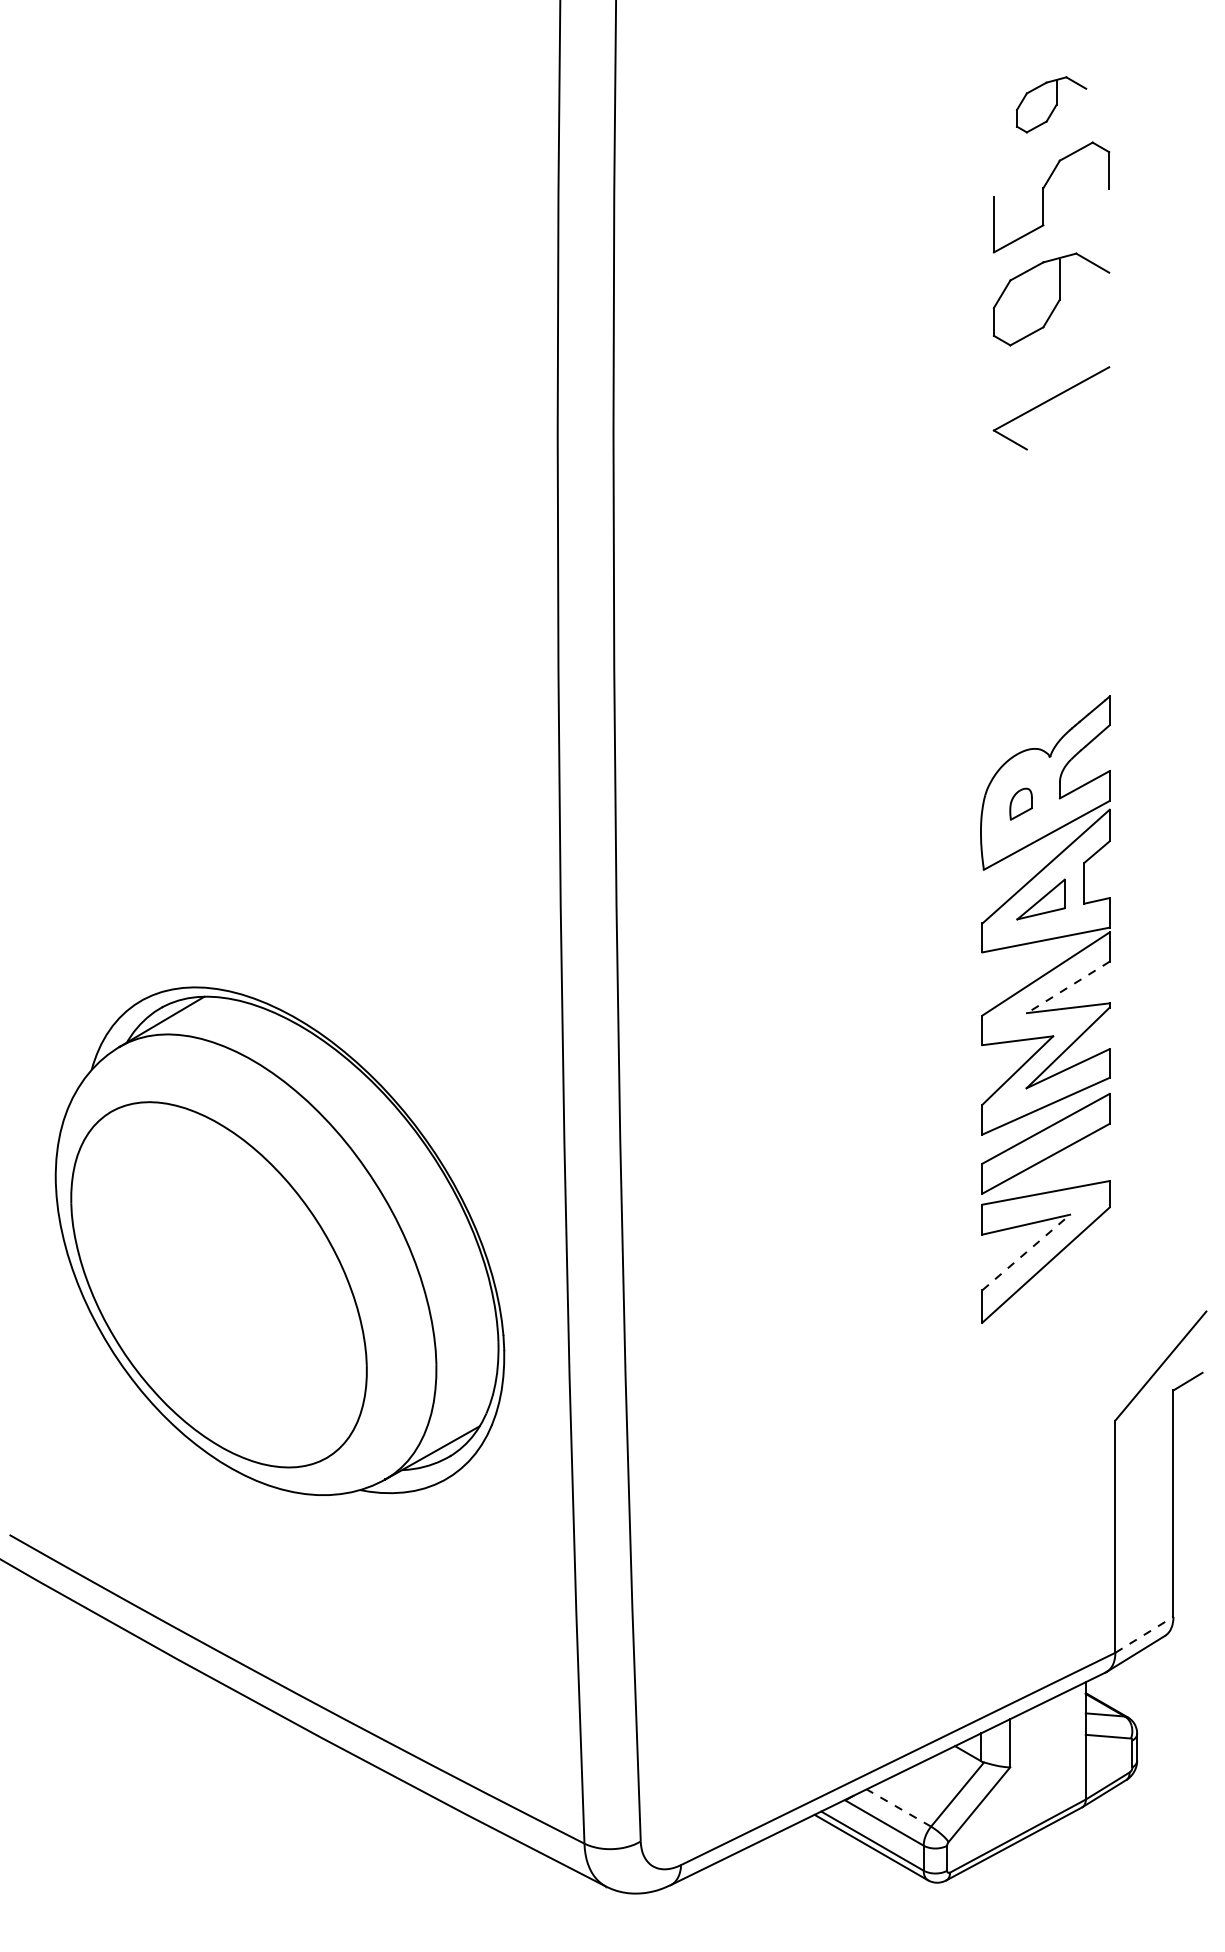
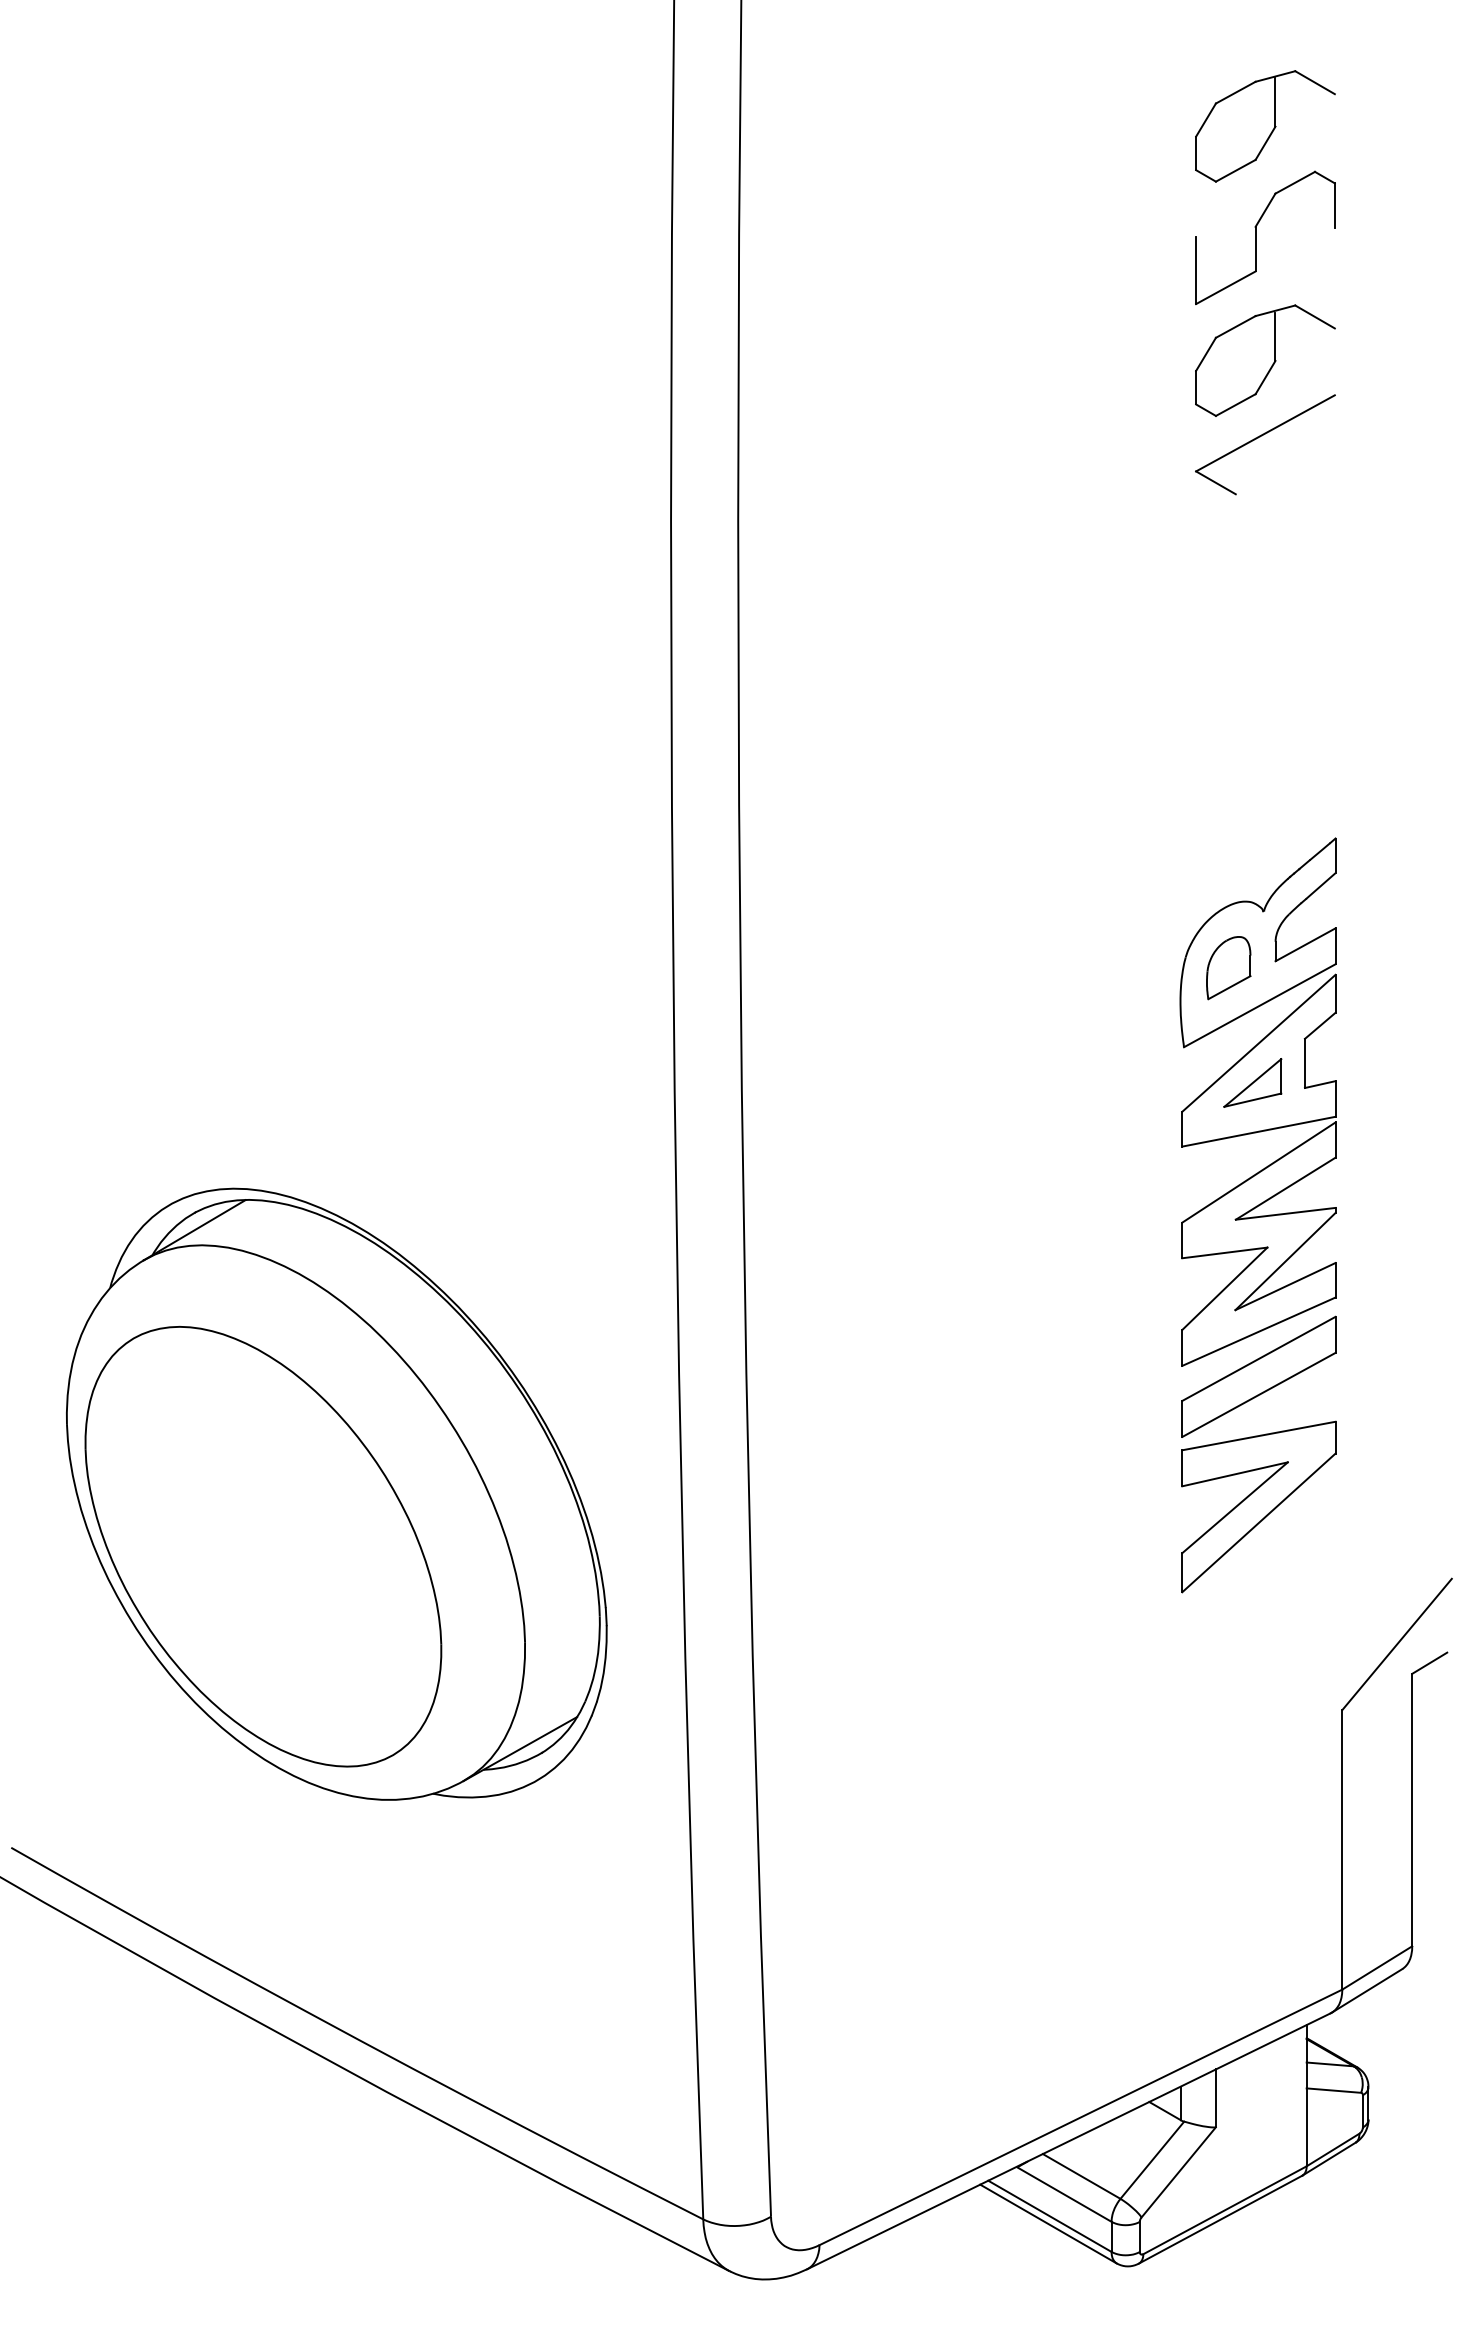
part: (1051, 104) -> (1265, 126), size x1.67
part: (1049, 401) -> (1262, 436), moved
part: (1020, 804) -> (1228, 968), size x1.67
line: (1068, 987) -> (1285, 1188), dashed -> solid
line: (1026, 1252) -> (1235, 1507), dashed -> solid
line: (1144, 1634) -> (1377, 1967), dashed -> solid
line: (898, 1808) -> (1081, 2176), dashed -> solid

